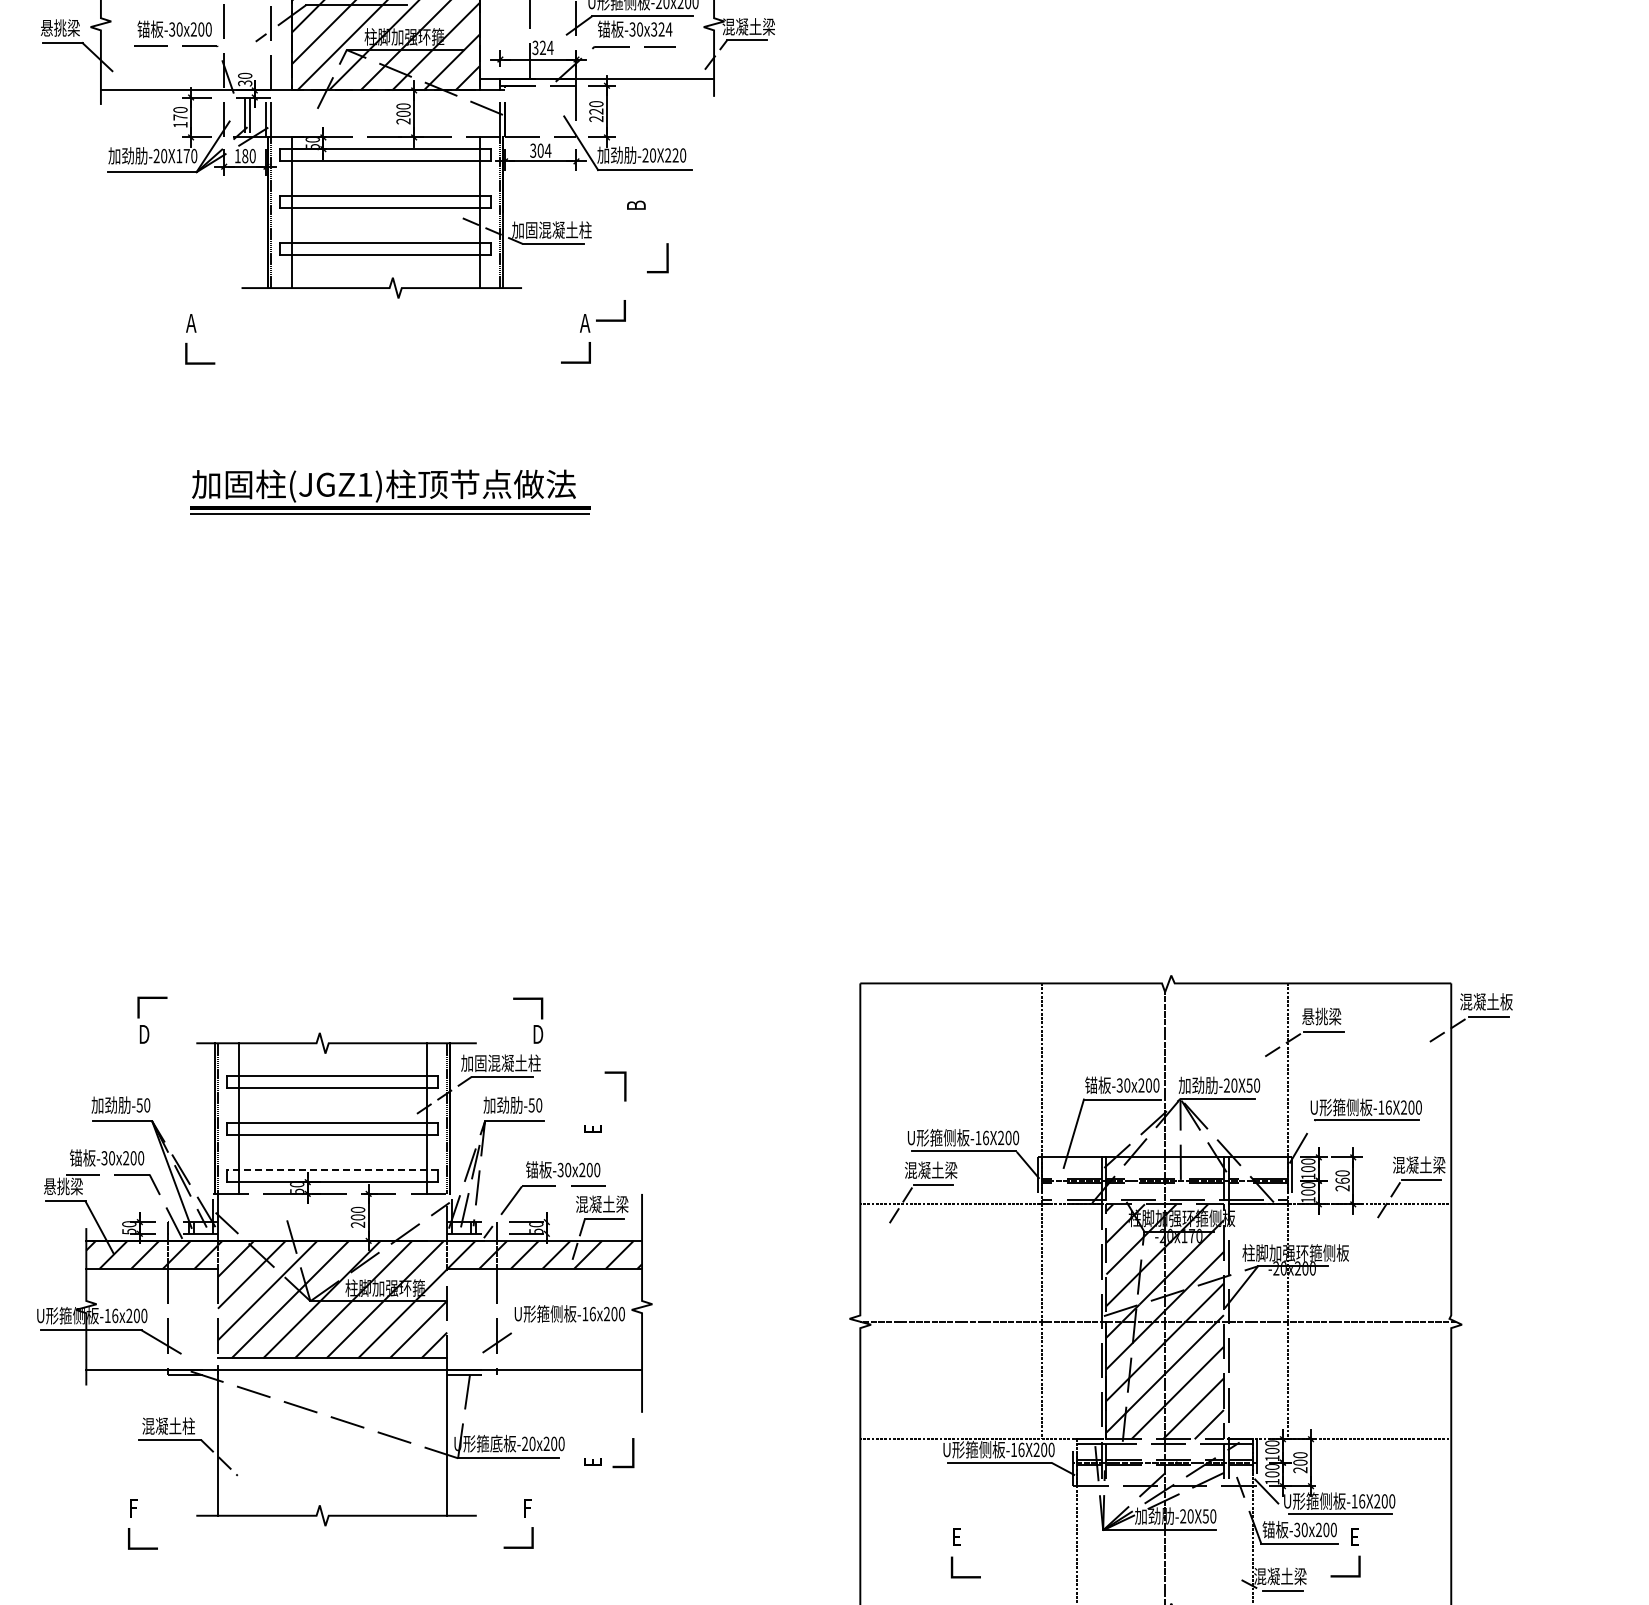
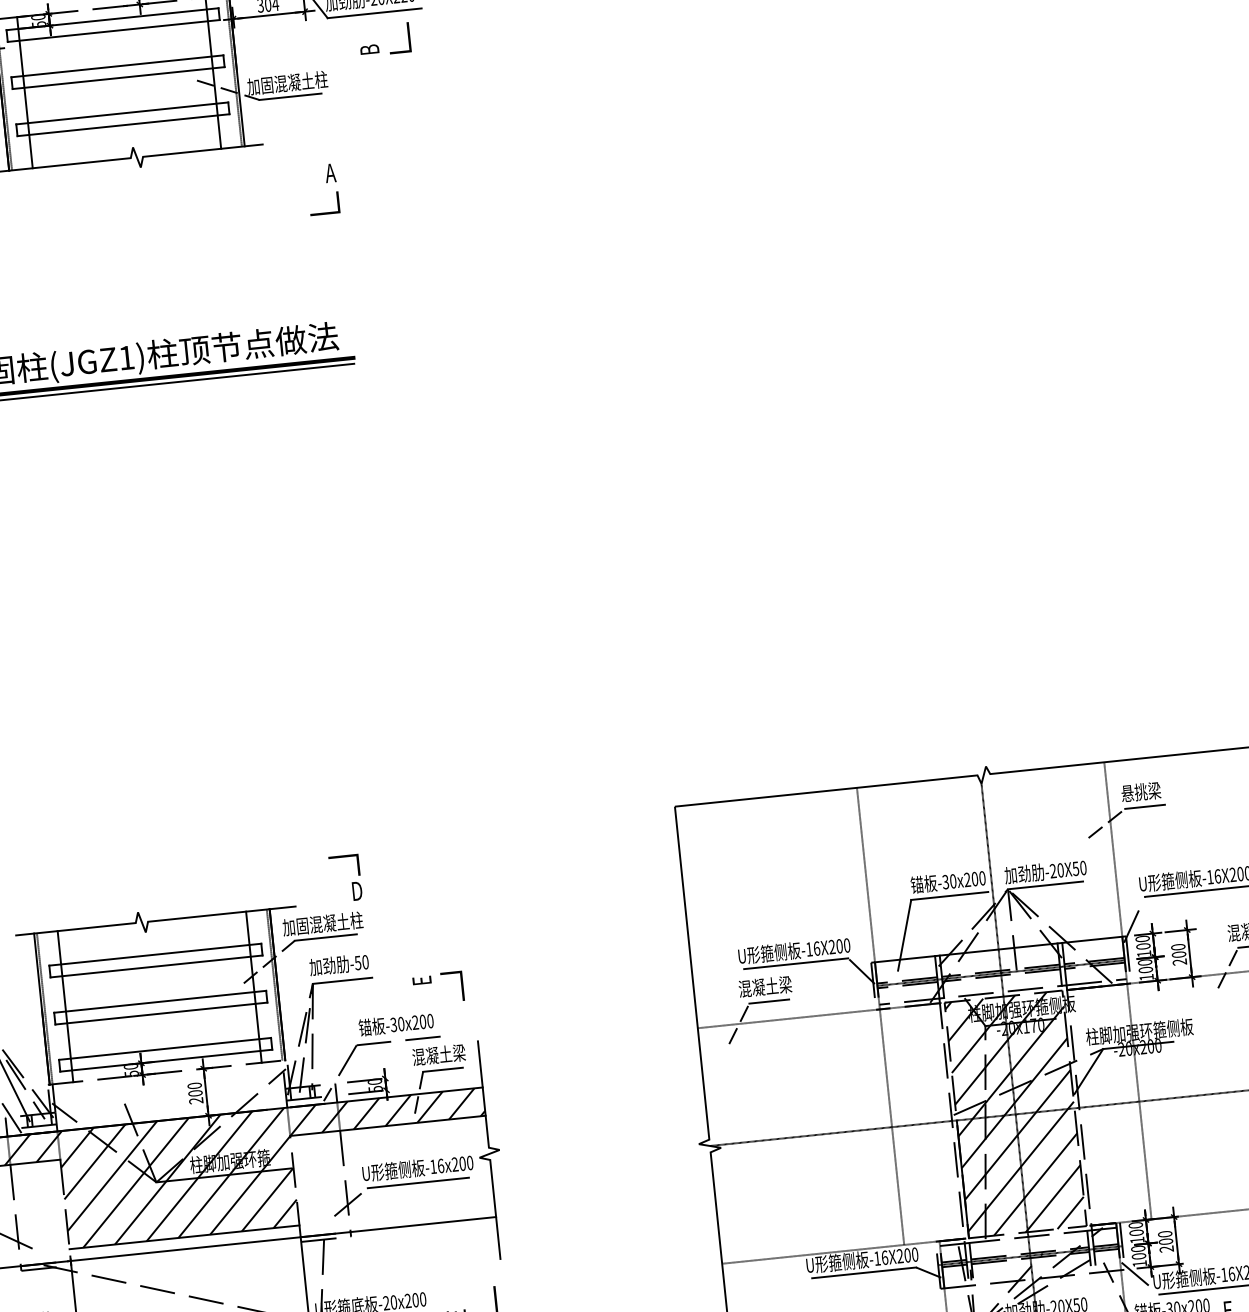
line: (666, 258) -> (408, 37), moved
line: (610, 319) -> (355, 166), removed
line: (624, 1086) -> (461, 985), moved
line: (332, 1170) -> (164, 1048), dashed -> solid
text: (1342, 1180) -> (1178, 954), 260 -> 200
line: (568, 1328) -> (418, 1182), added

